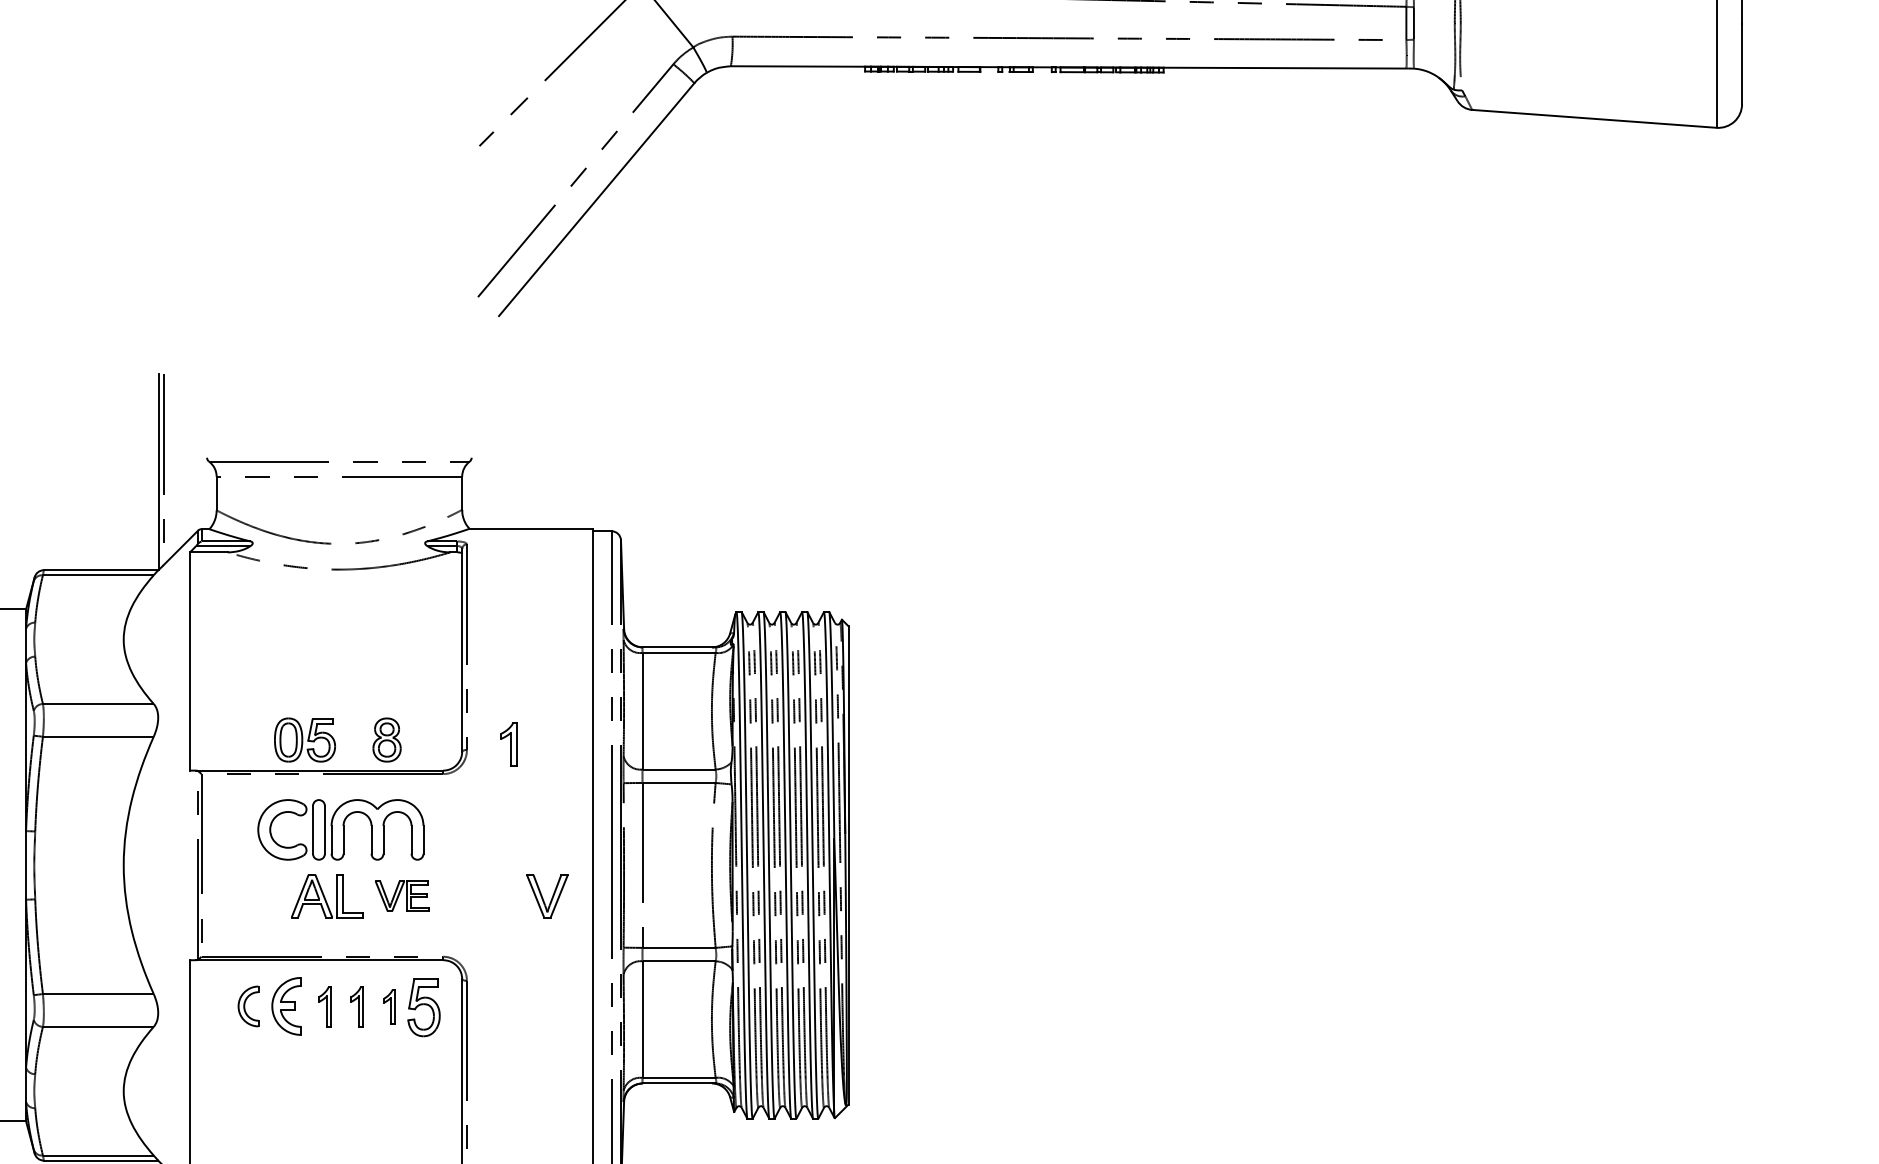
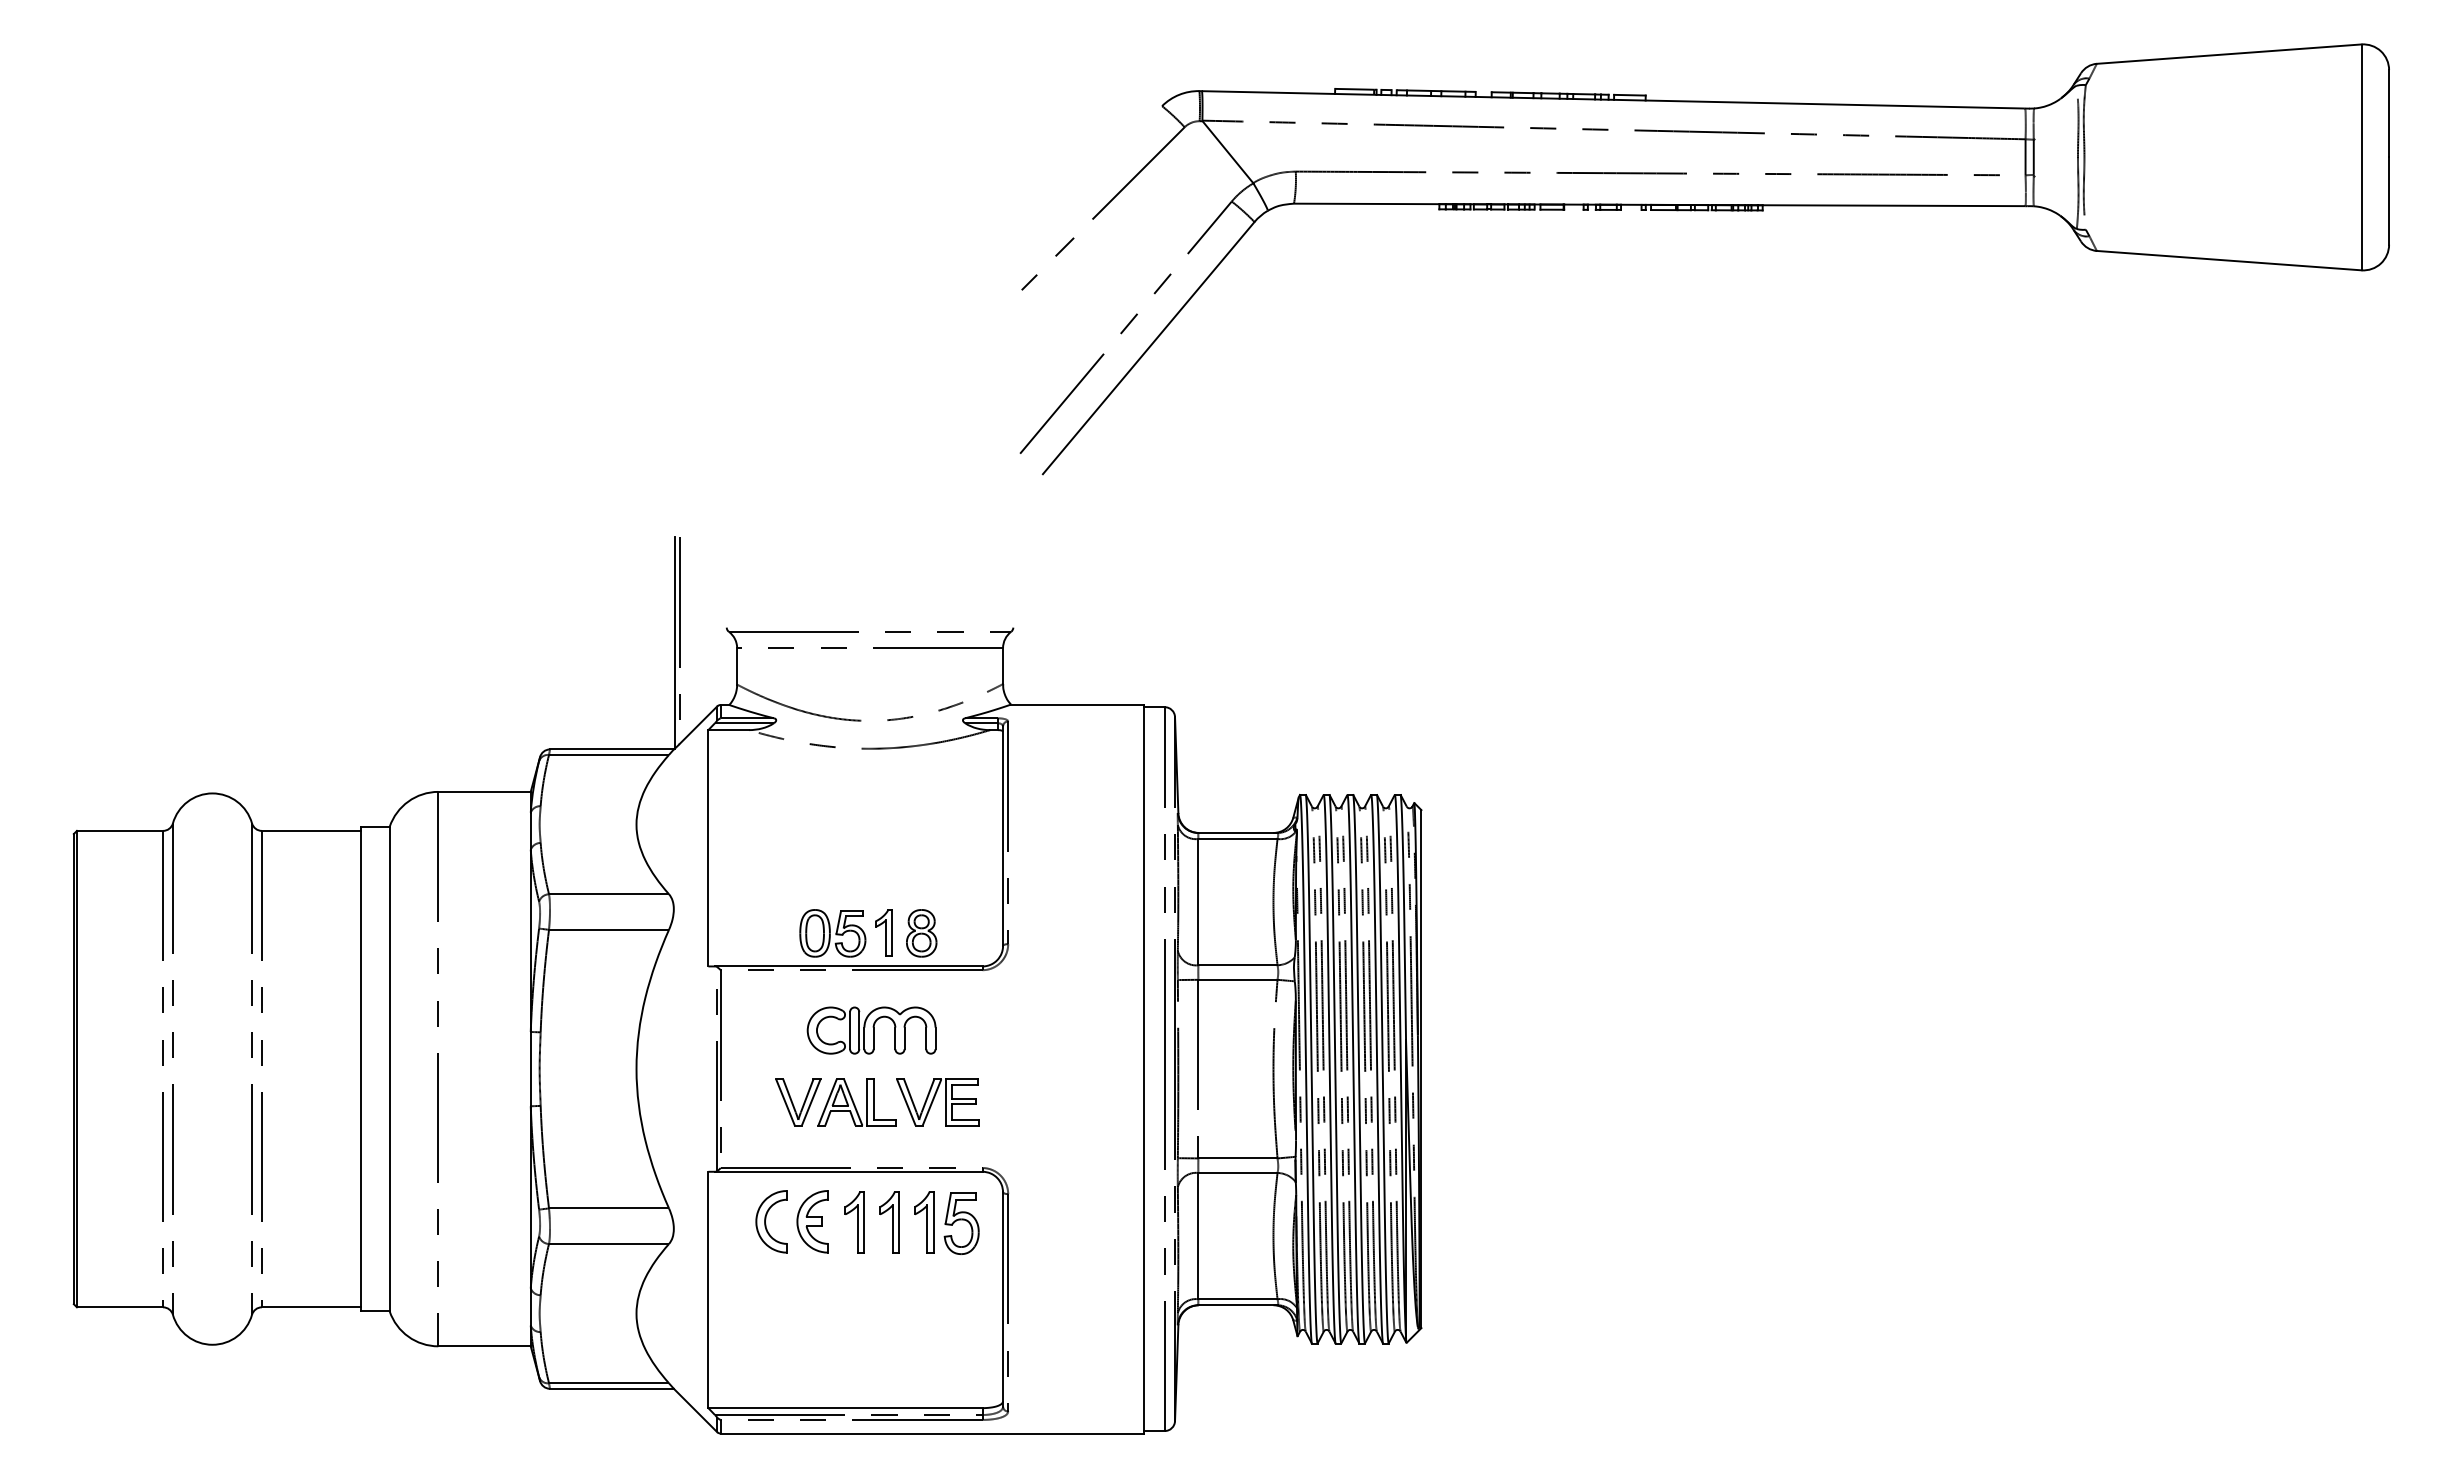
part: (508, 743) -> (883, 932), moved
part: (340, 829) -> (871, 1030), size x0.71
part: (401, 896) -> (937, 1102), size x1.43
part: (547, 896) -> (798, 1102), moved
part: (248, 1006) -> (771, 1221), size x1.43
part: (325, 1007) -> (854, 1222), size x1.43
part: (357, 1007) -> (889, 1222), size x1.43
part: (389, 1007) -> (924, 1222), size x1.67

